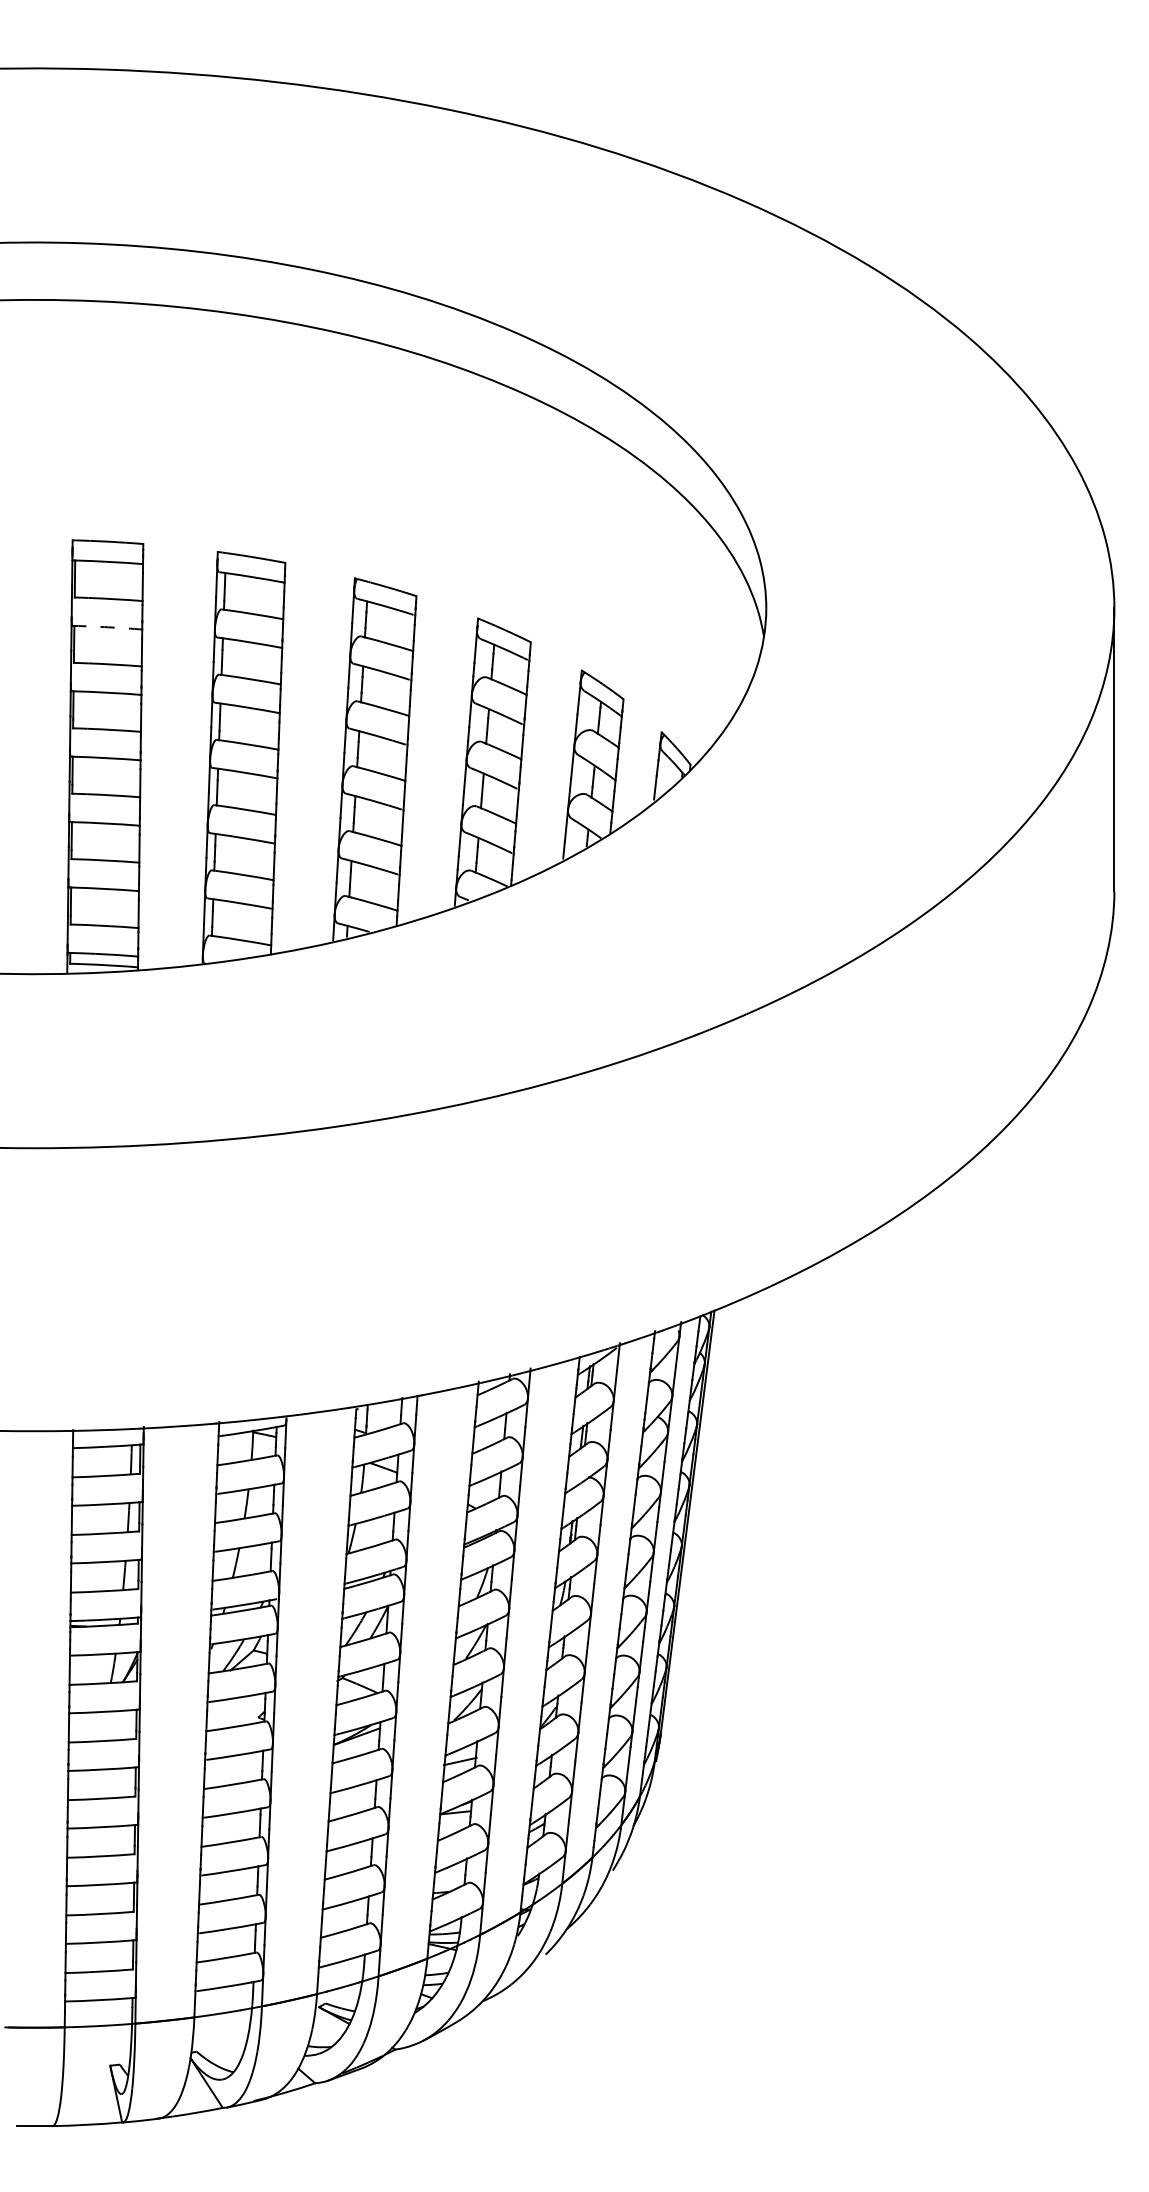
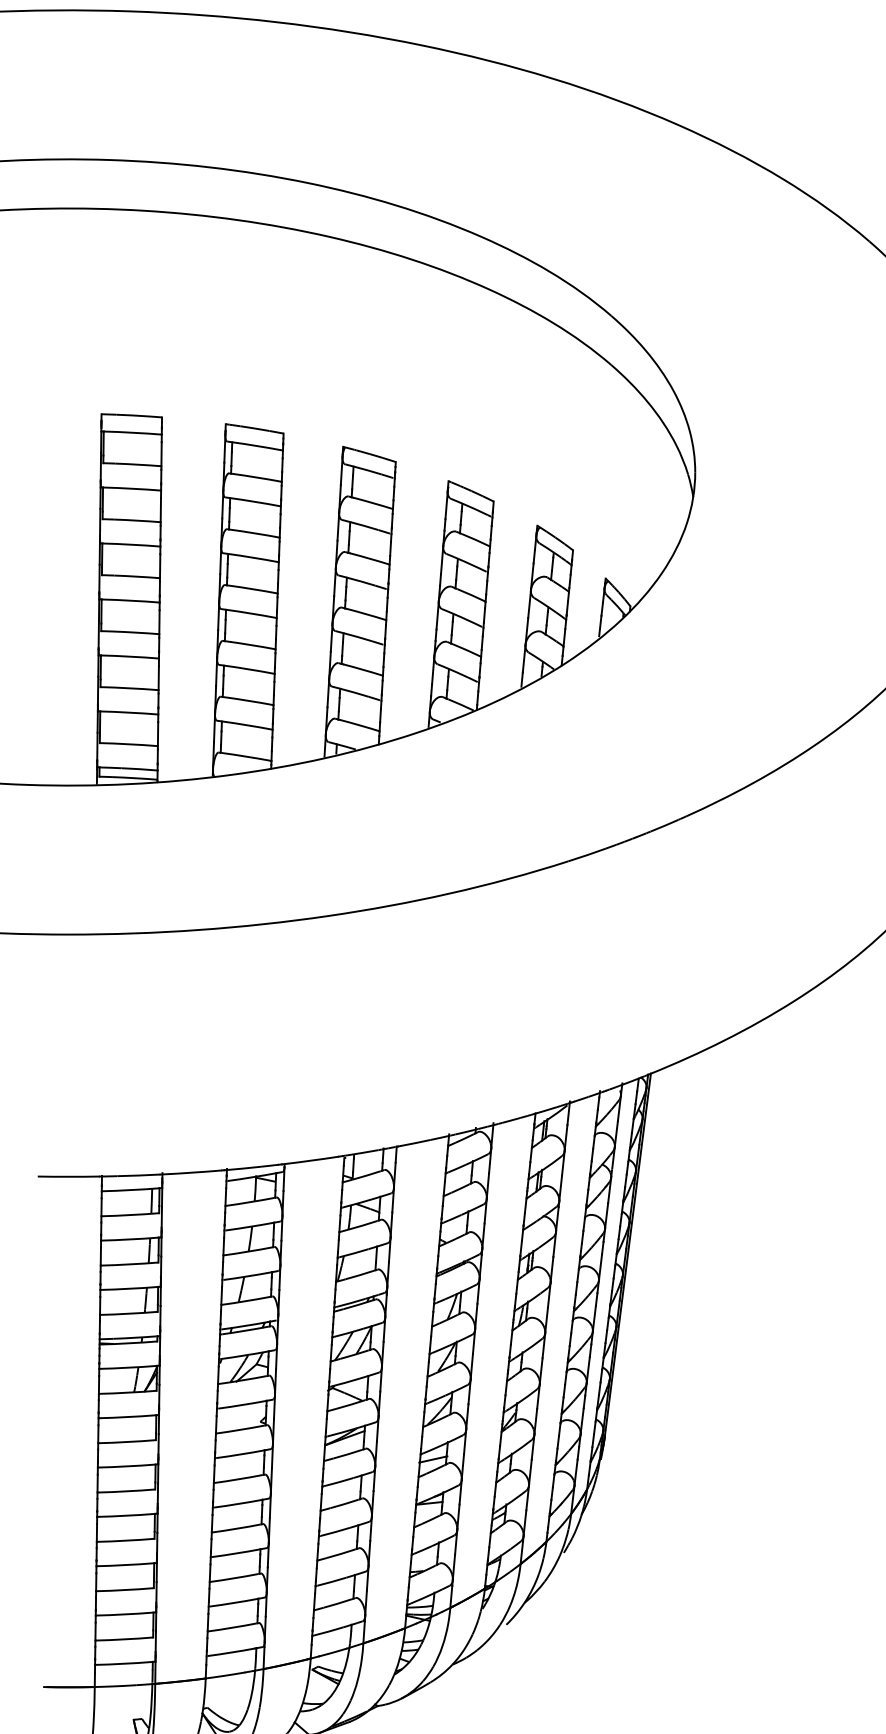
arc: (108, 627) -> (132, 488), dashed -> solid

